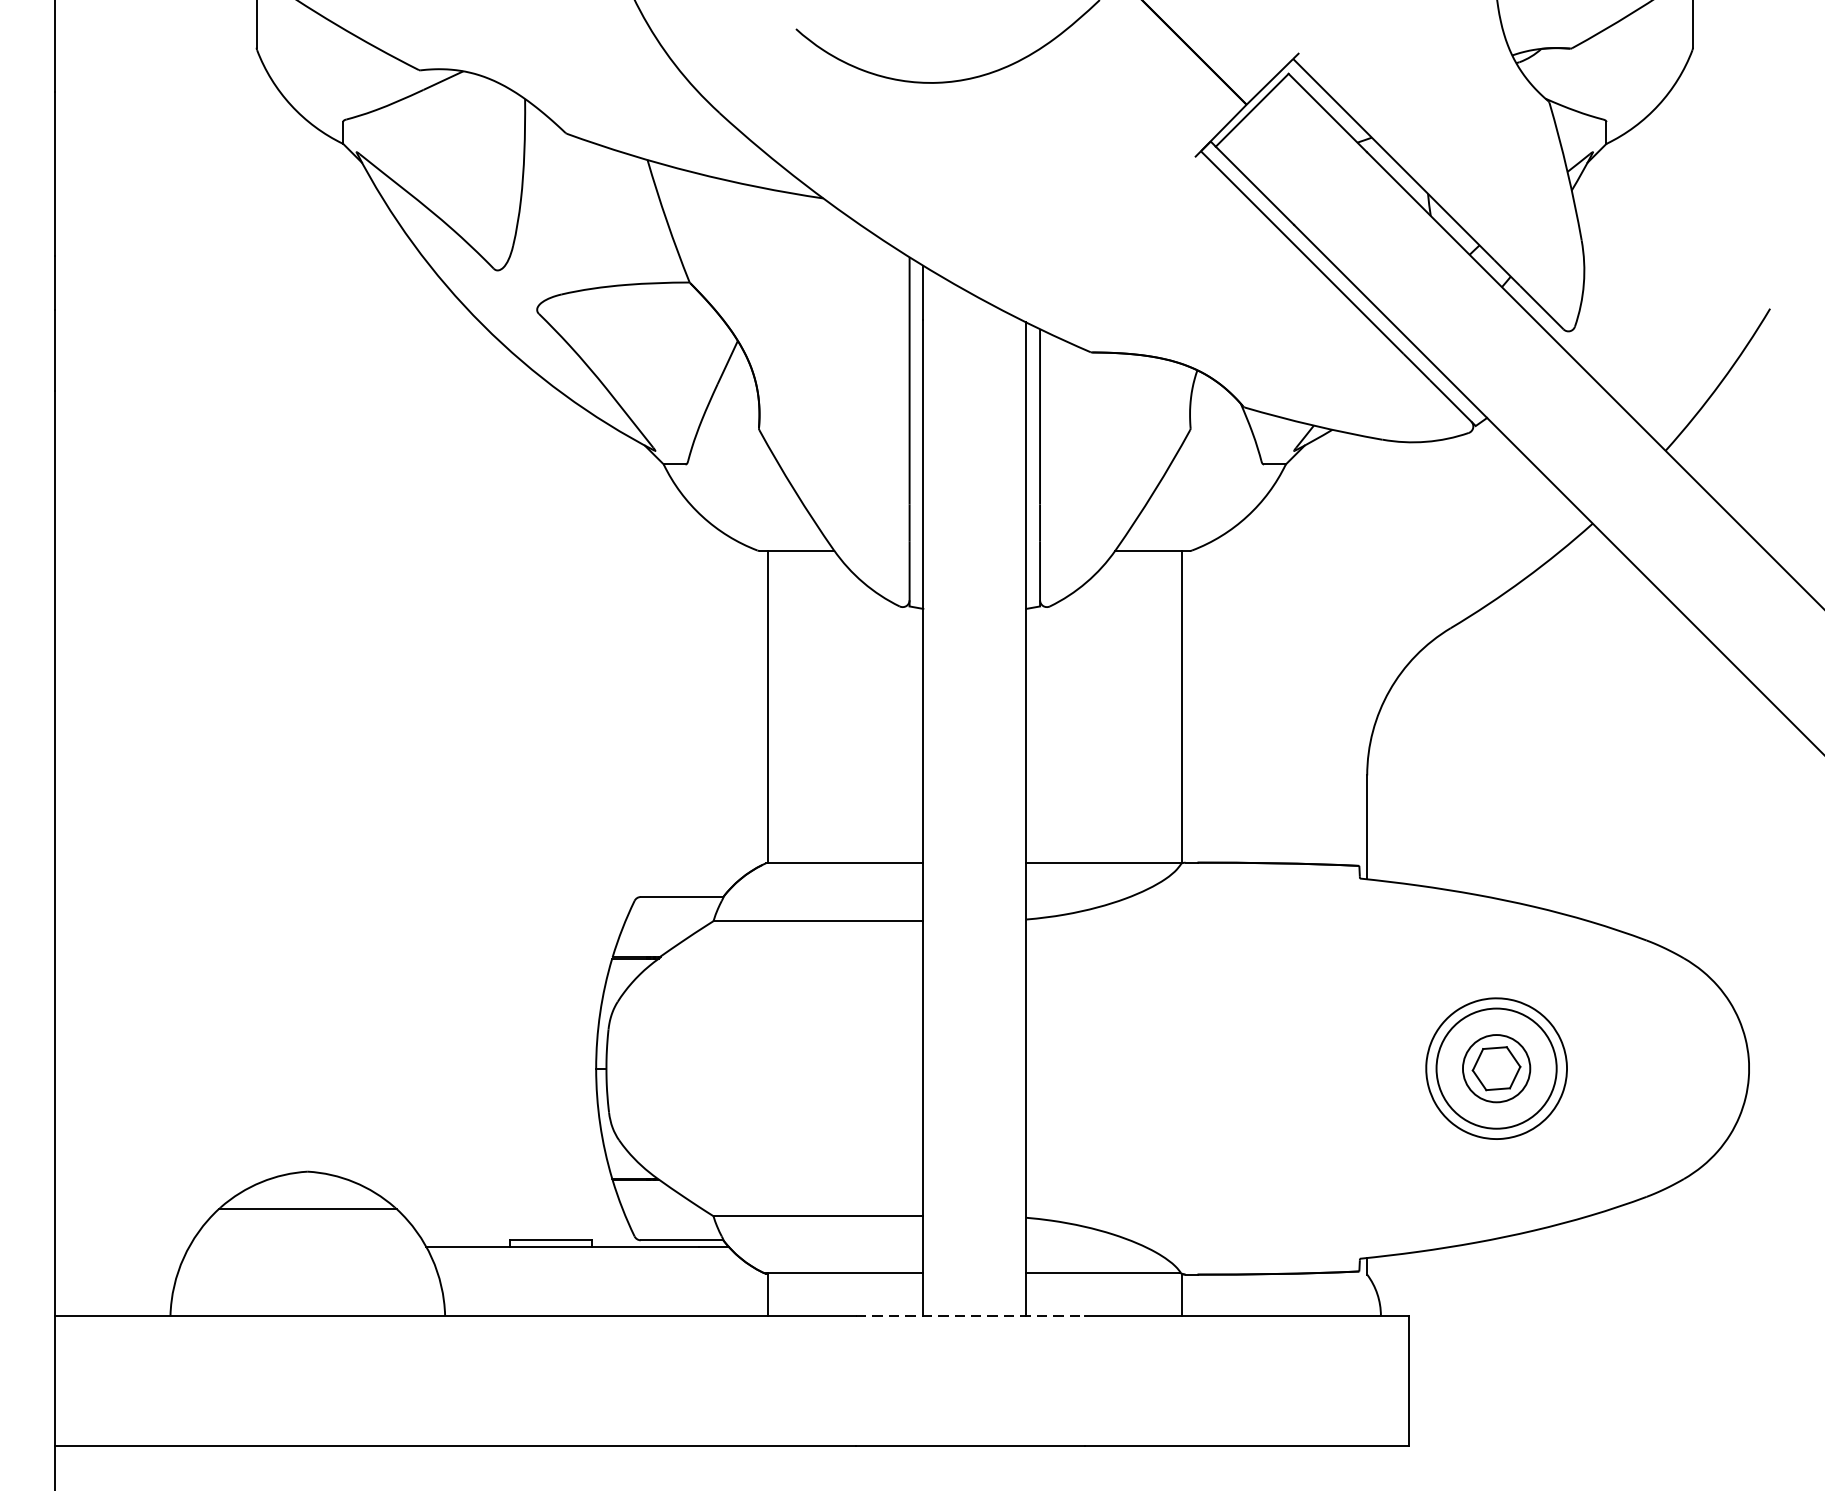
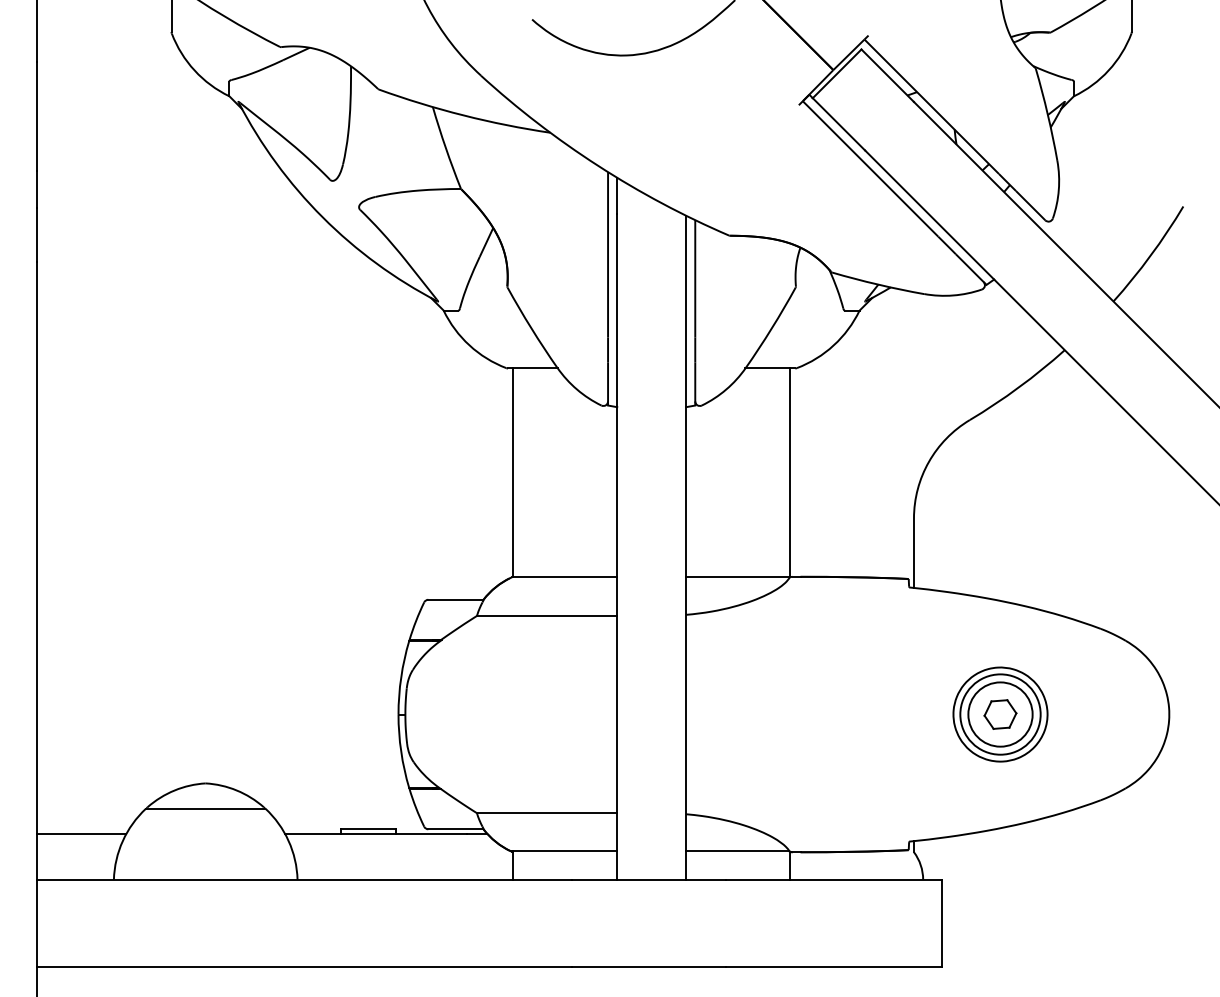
circle: (1496, 1068) -> (1000, 714), size x1.43
line: (121, 1246) -> (81, 833), added
line: (970, 1315) -> (648, 879), dashed -> solid

